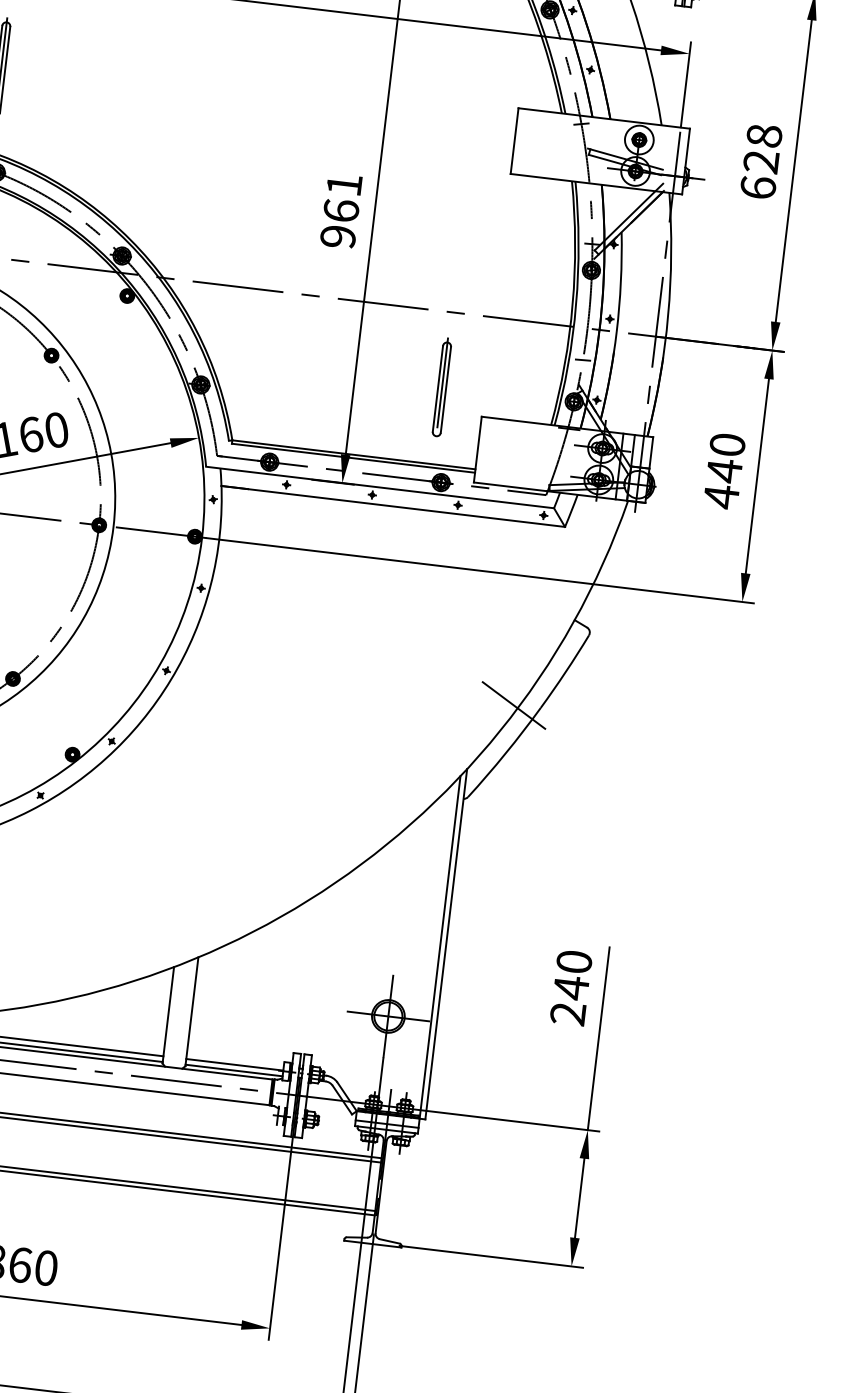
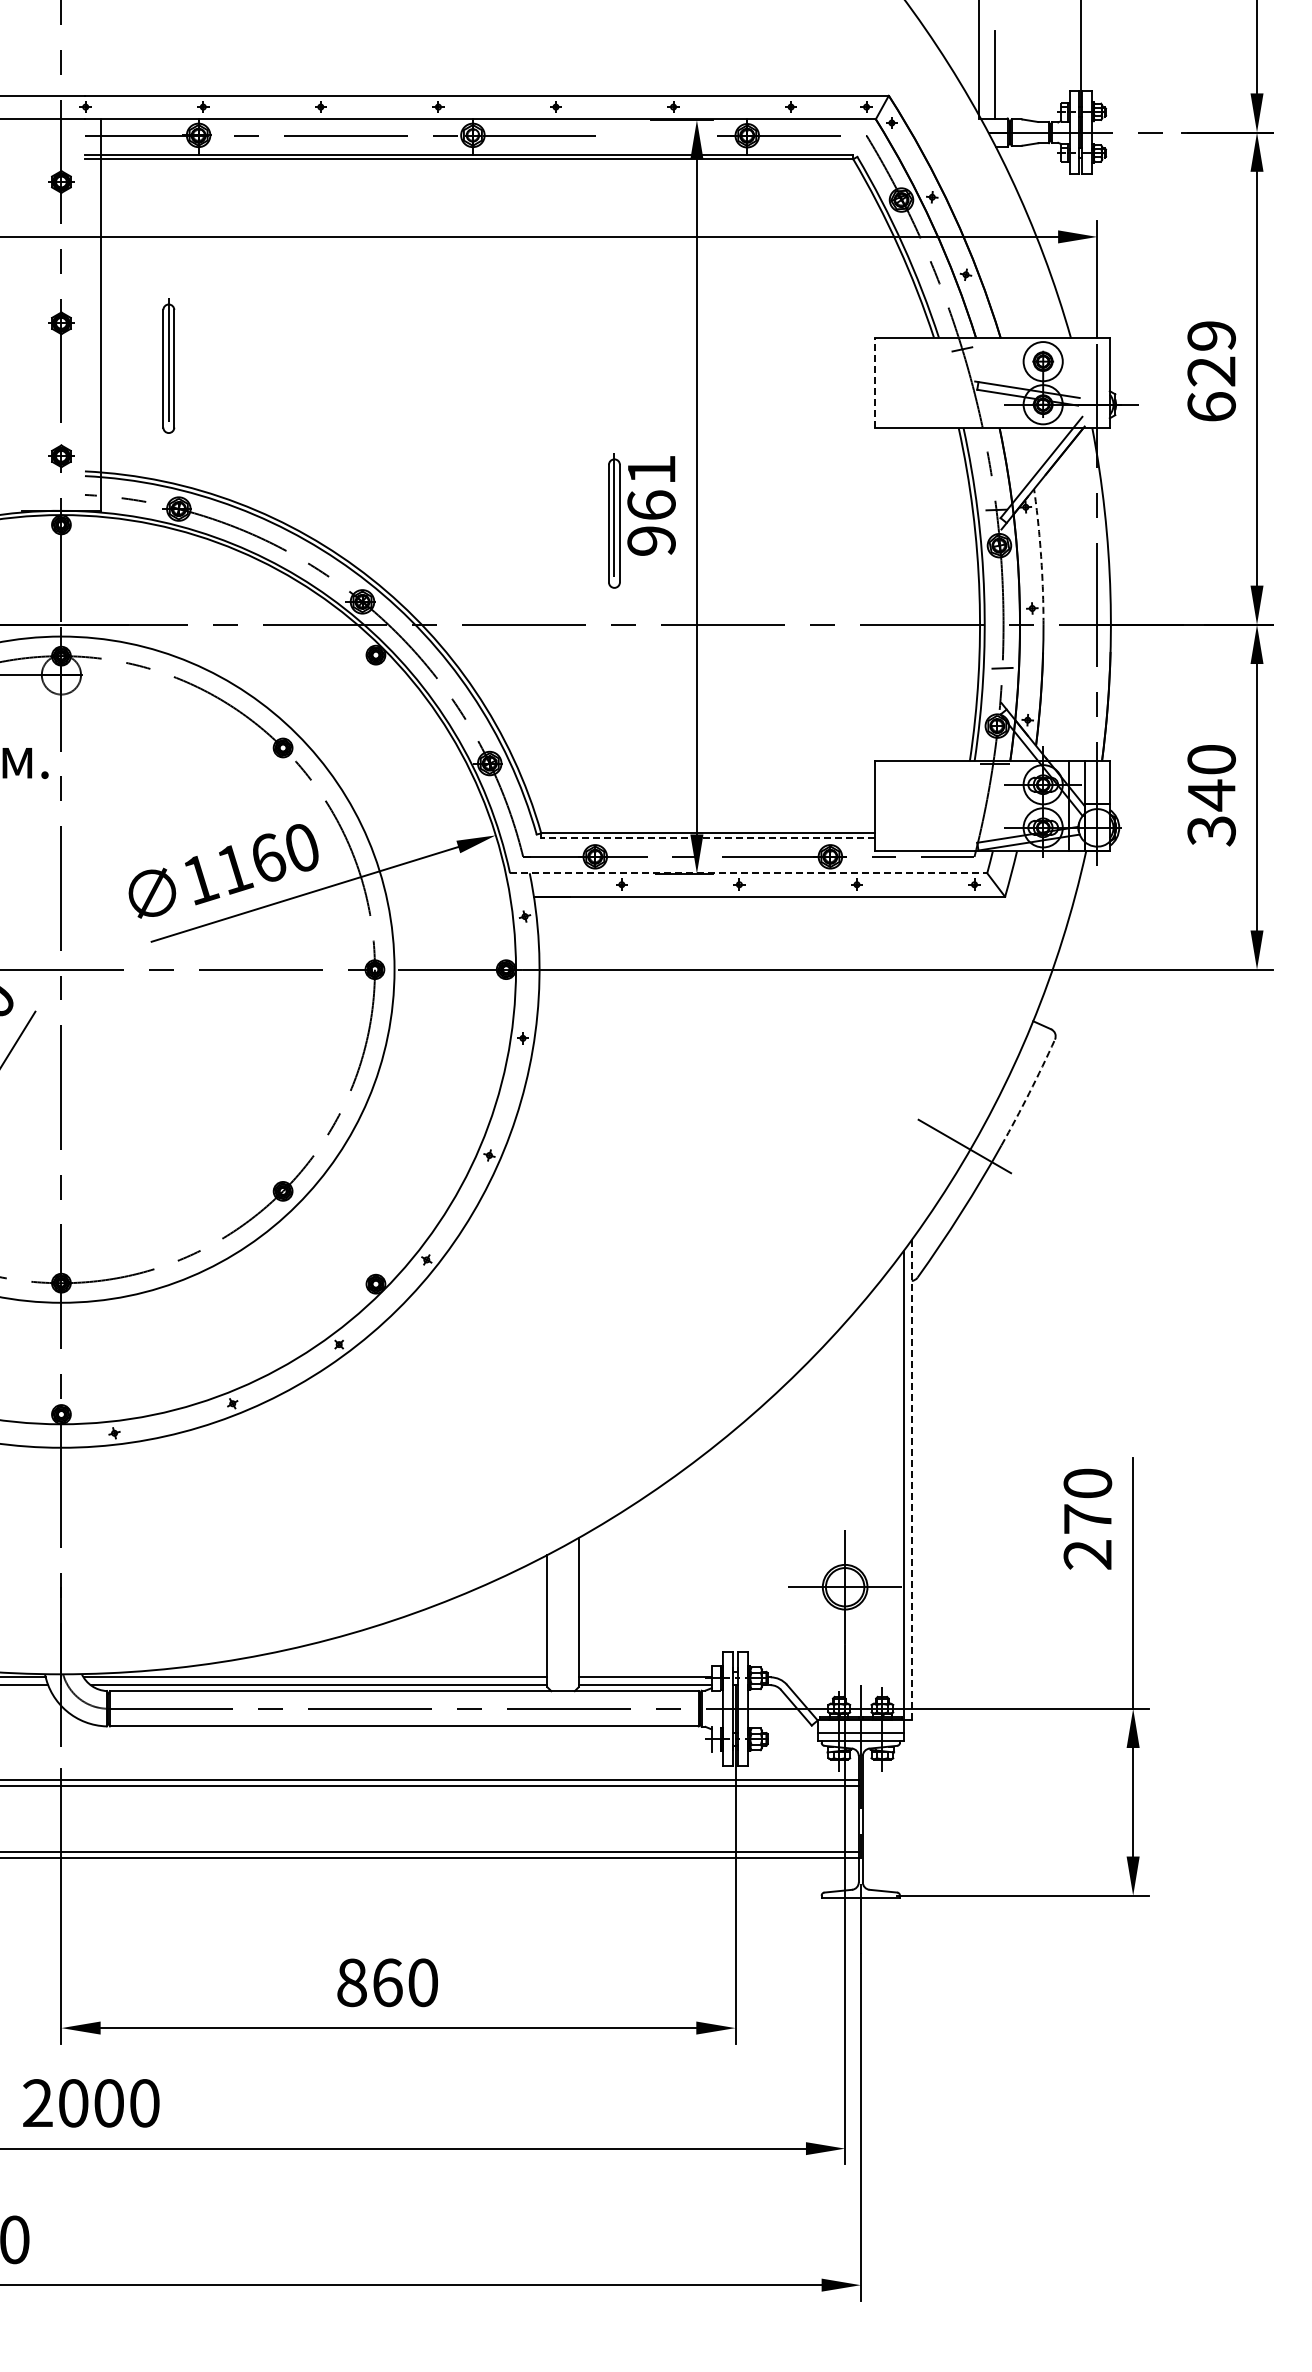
text: (764, 135) -> (1211, 335), 628 -> 629
line: (514, 140) -> (874, 382), solid -> dashed
arc: (621, 281) -> (1041, 556), solid -> dashed
part: (442, 387) -> (614, 520), moved
line: (353, 458) -> (707, 838), solid -> dashed
line: (379, 487) -> (748, 873), solid -> dashed
text: (721, 497) -> (1211, 831), 440 -> 340
arc: (565, 672) -> (1029, 1093), solid -> dashed
line: (446, 944) -> (911, 1480), solid -> dashed
text: (570, 988) -> (1087, 1519), 240 -> 270

